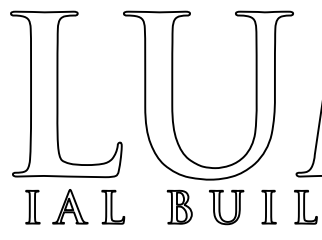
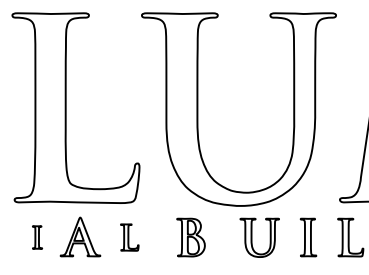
part: (32, 207) -> (37, 237), size x0.6
part: (113, 207) -> (129, 237), size x0.7
part: (179, 207) -> (190, 237), moved

